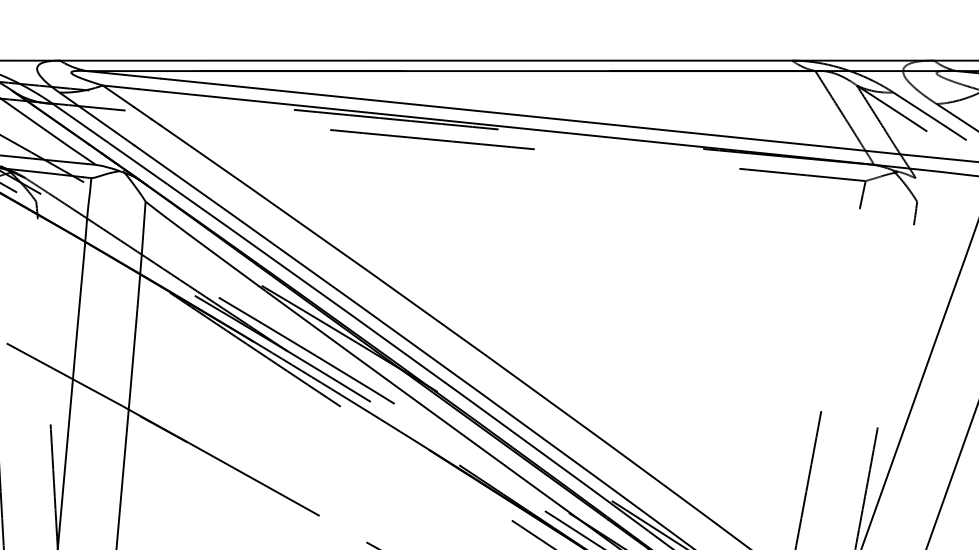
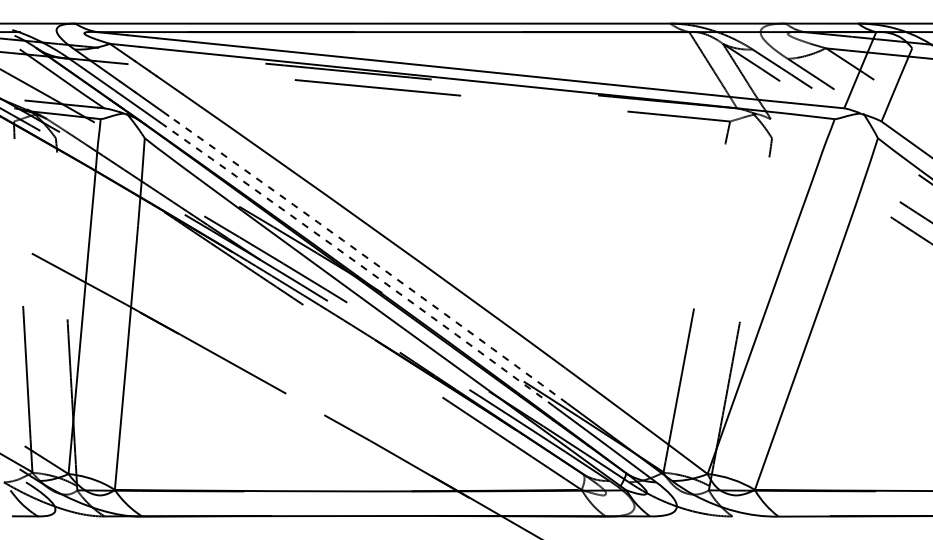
arc: (420, 349) -> (368, 258), solid -> dashed
arc: (408, 356) -> (358, 264), solid -> dashed

